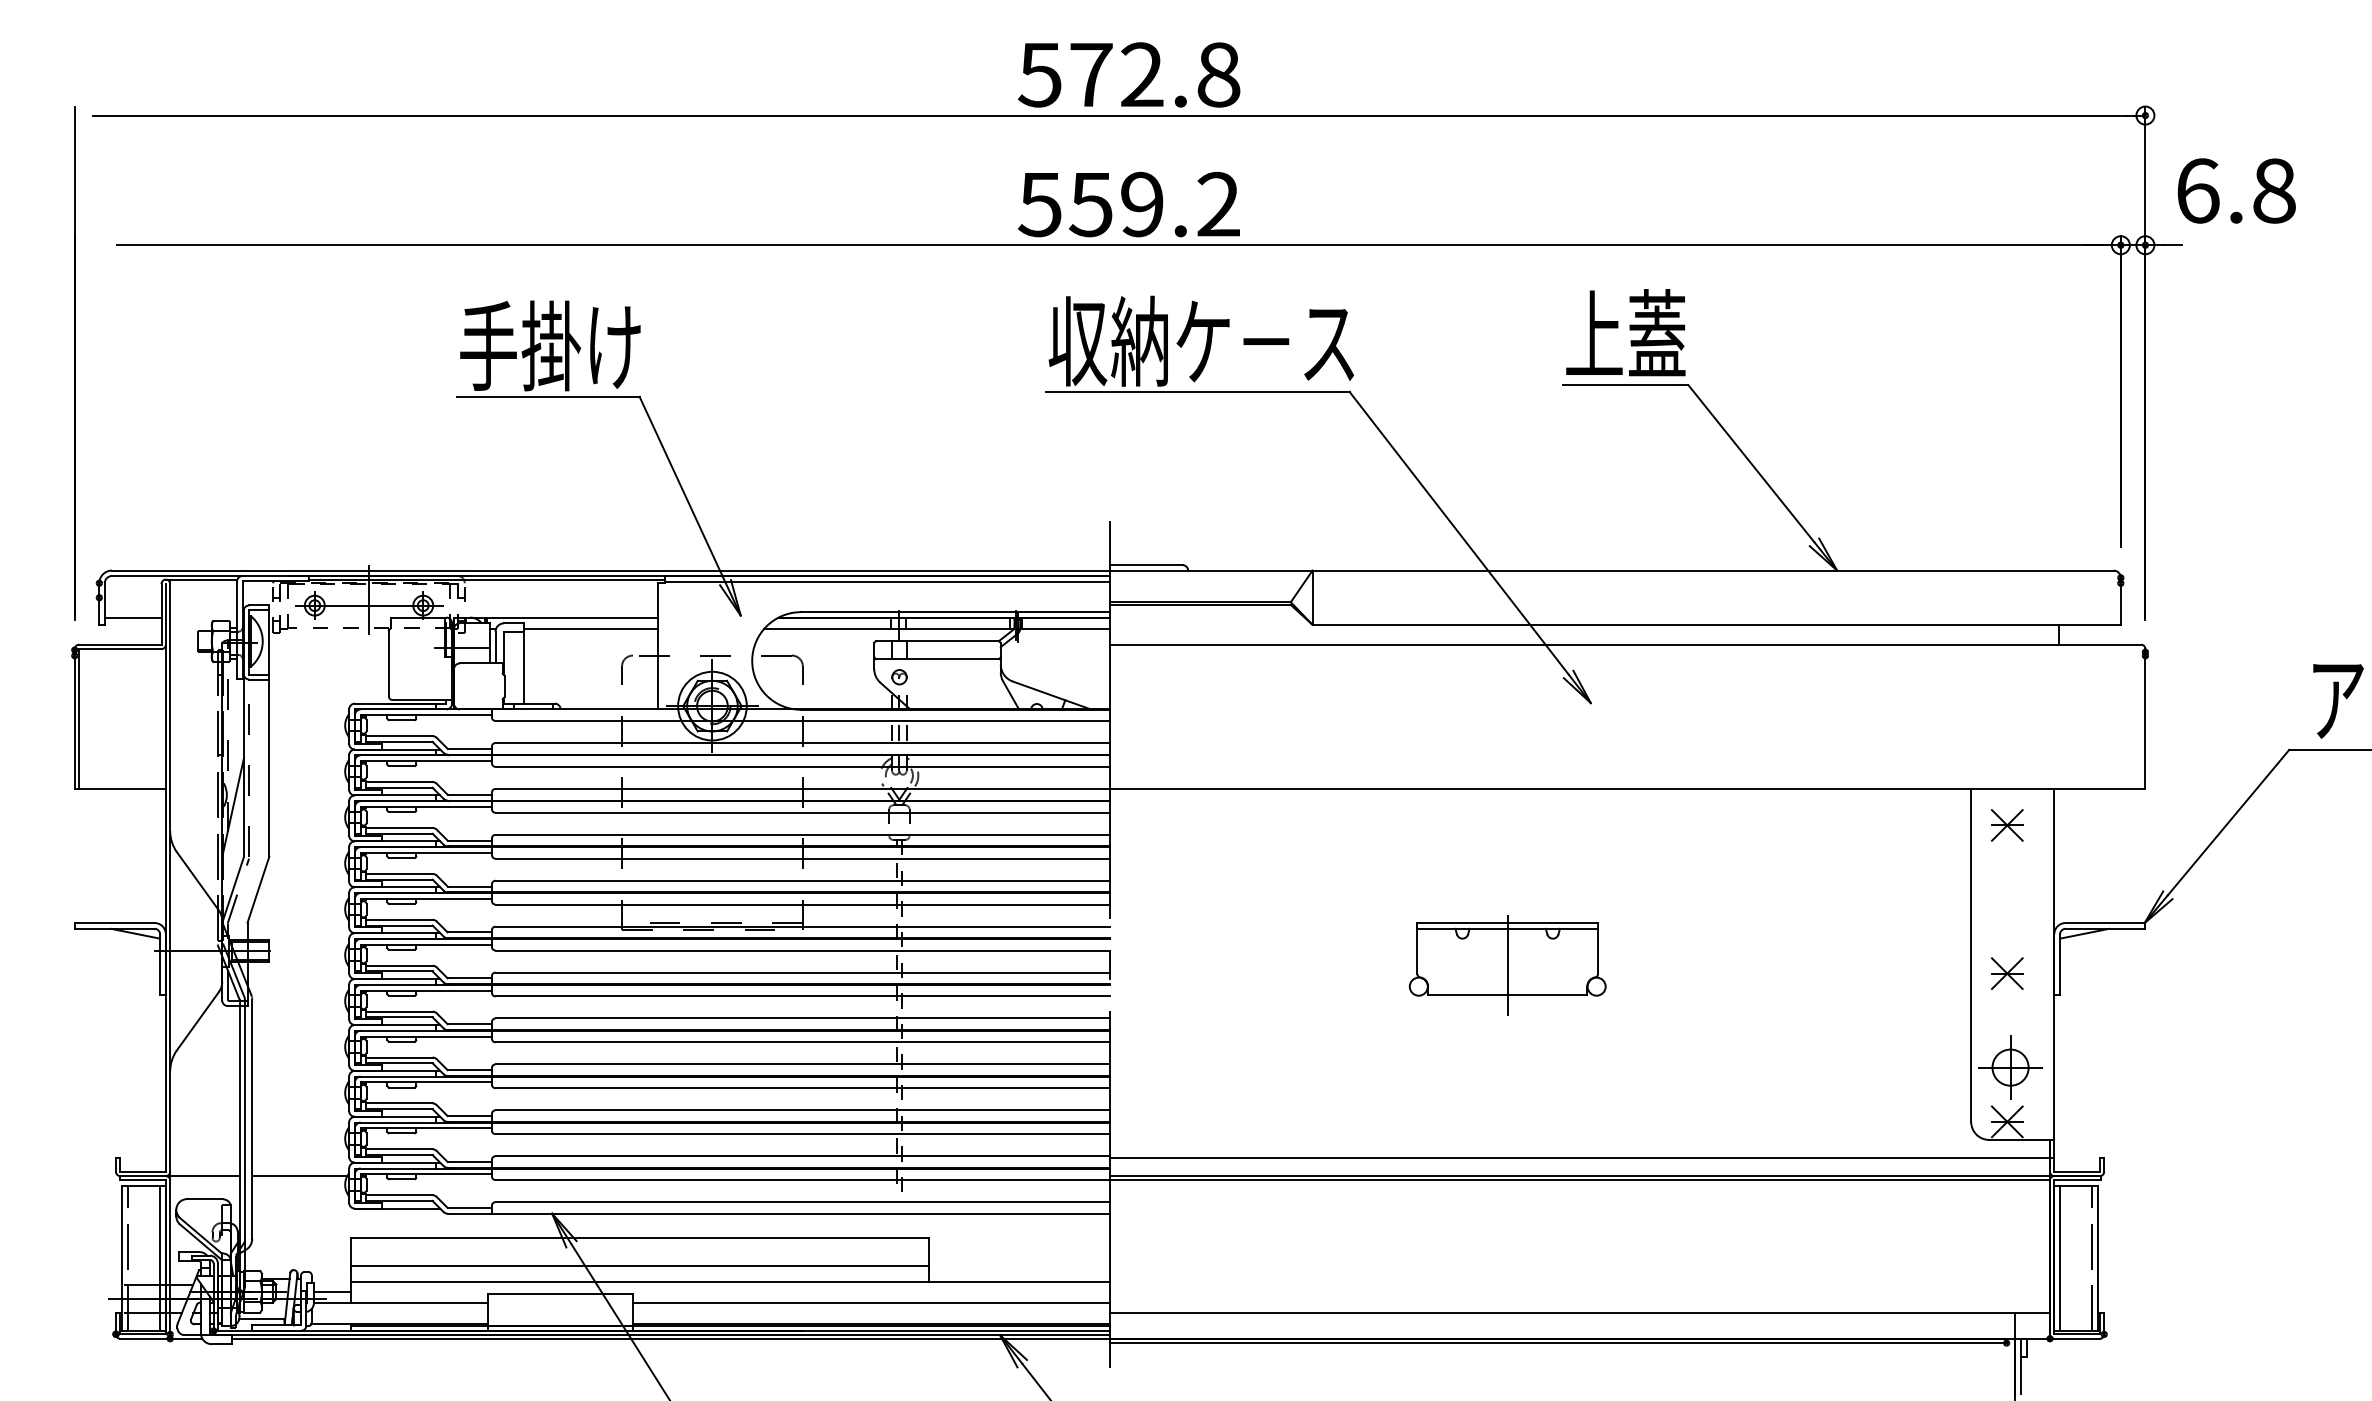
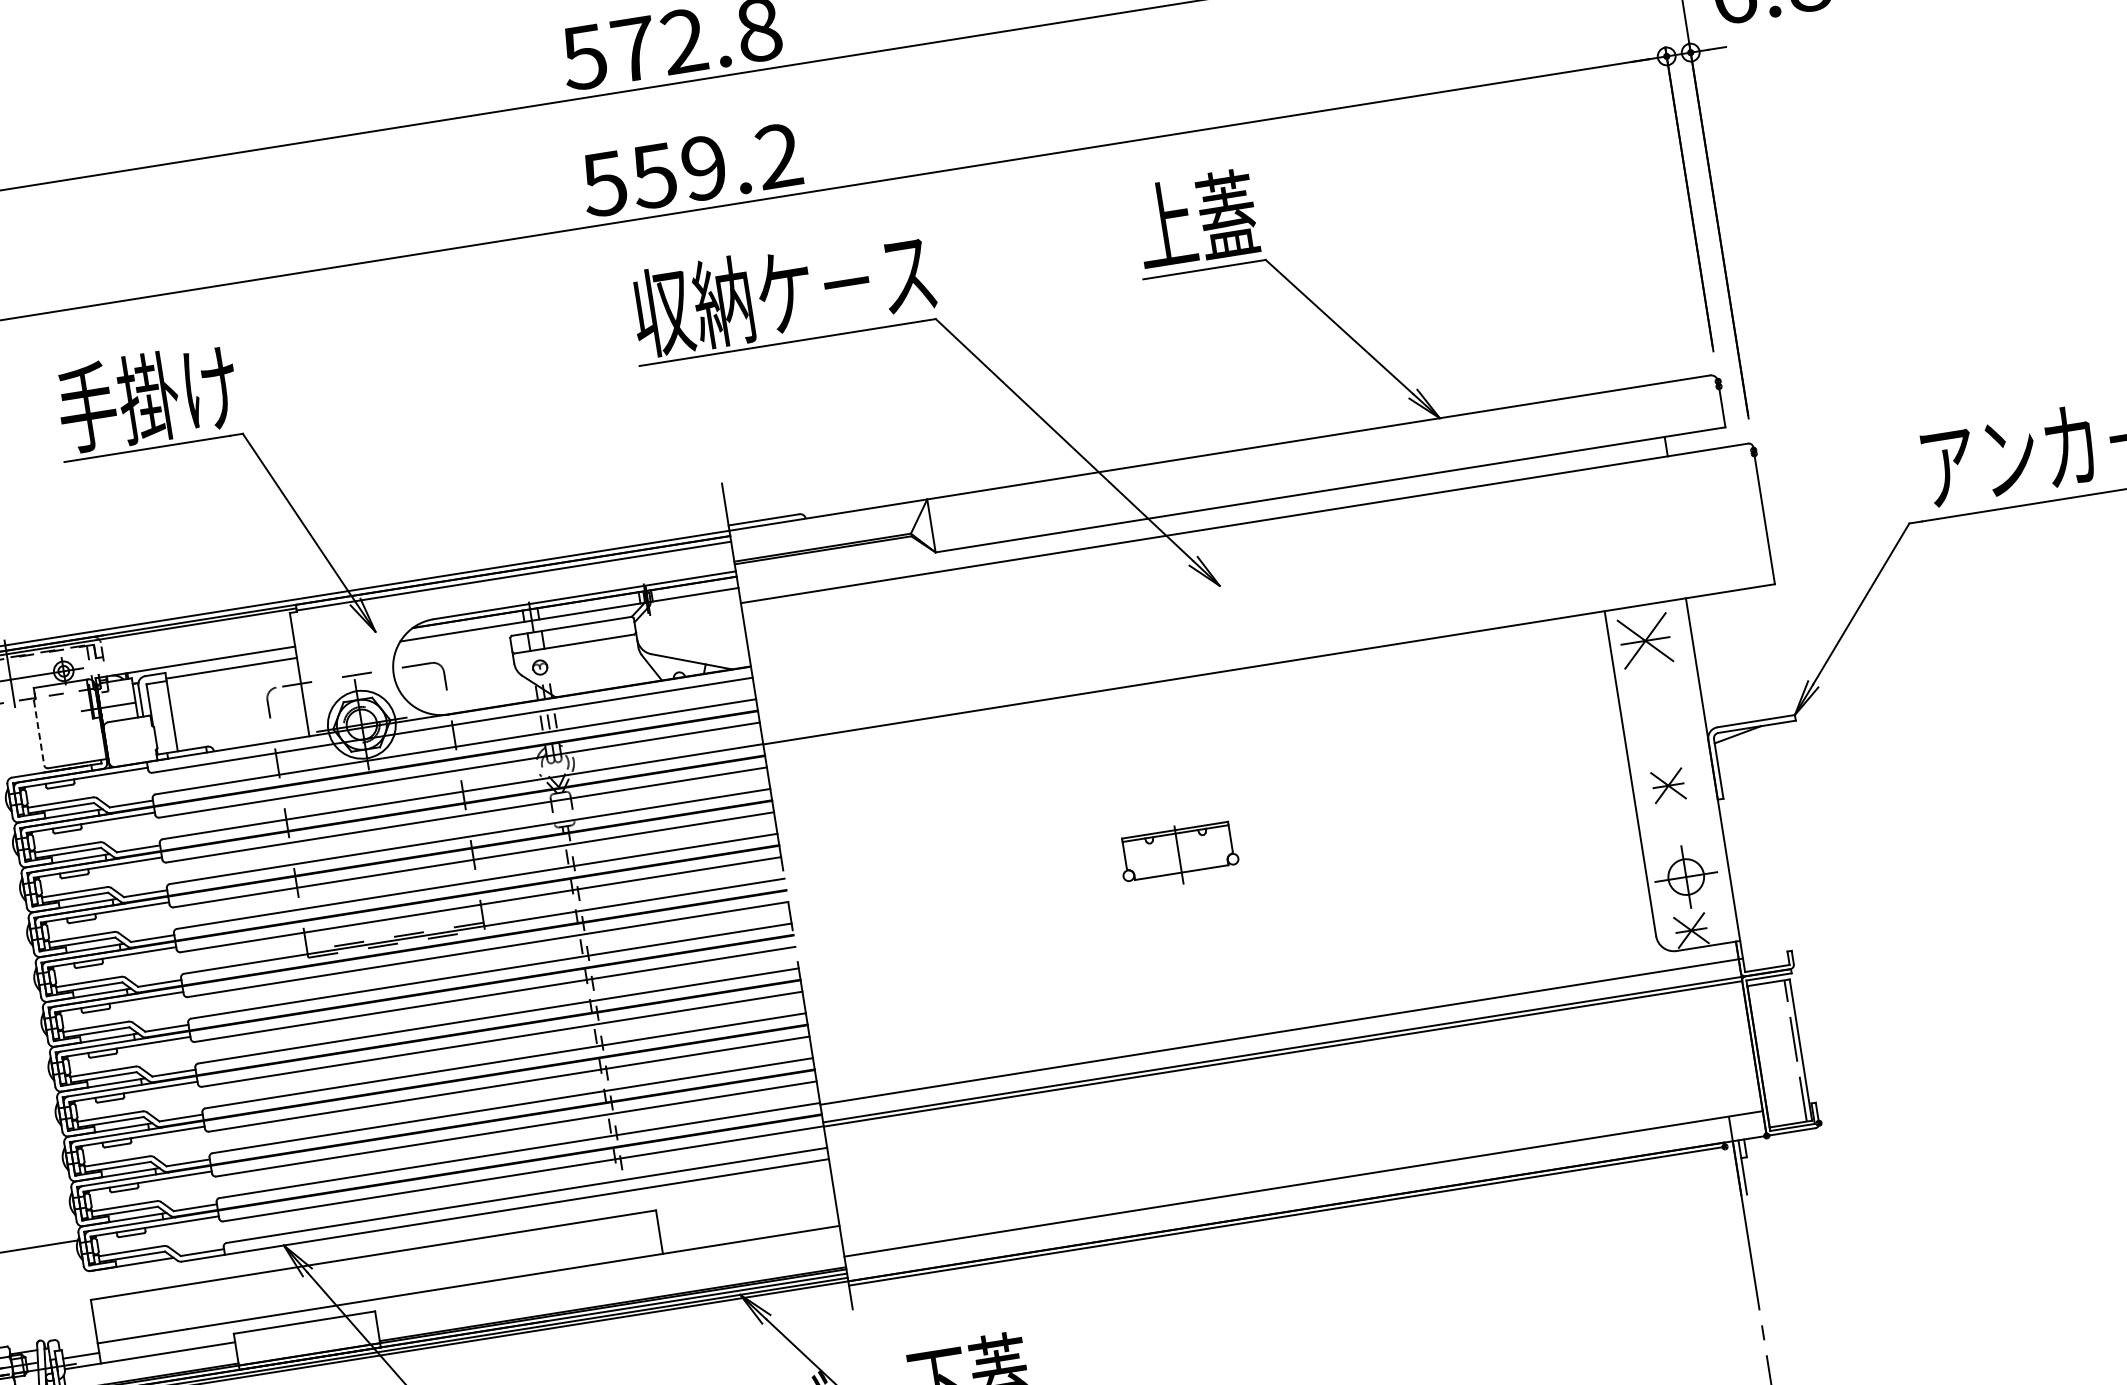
line: (388, 663) -> (38, 733), solid -> dashed
part: (2007, 825) -> (1645, 640), size x1.6
part: (1507, 965) -> (1178, 855), size x0.6
line: (2059, 1258) -> (1763, 1055), removed
line: (639, 1266) -> (377, 1283), removed
line: (871, 1302) -> (609, 1282), removed

